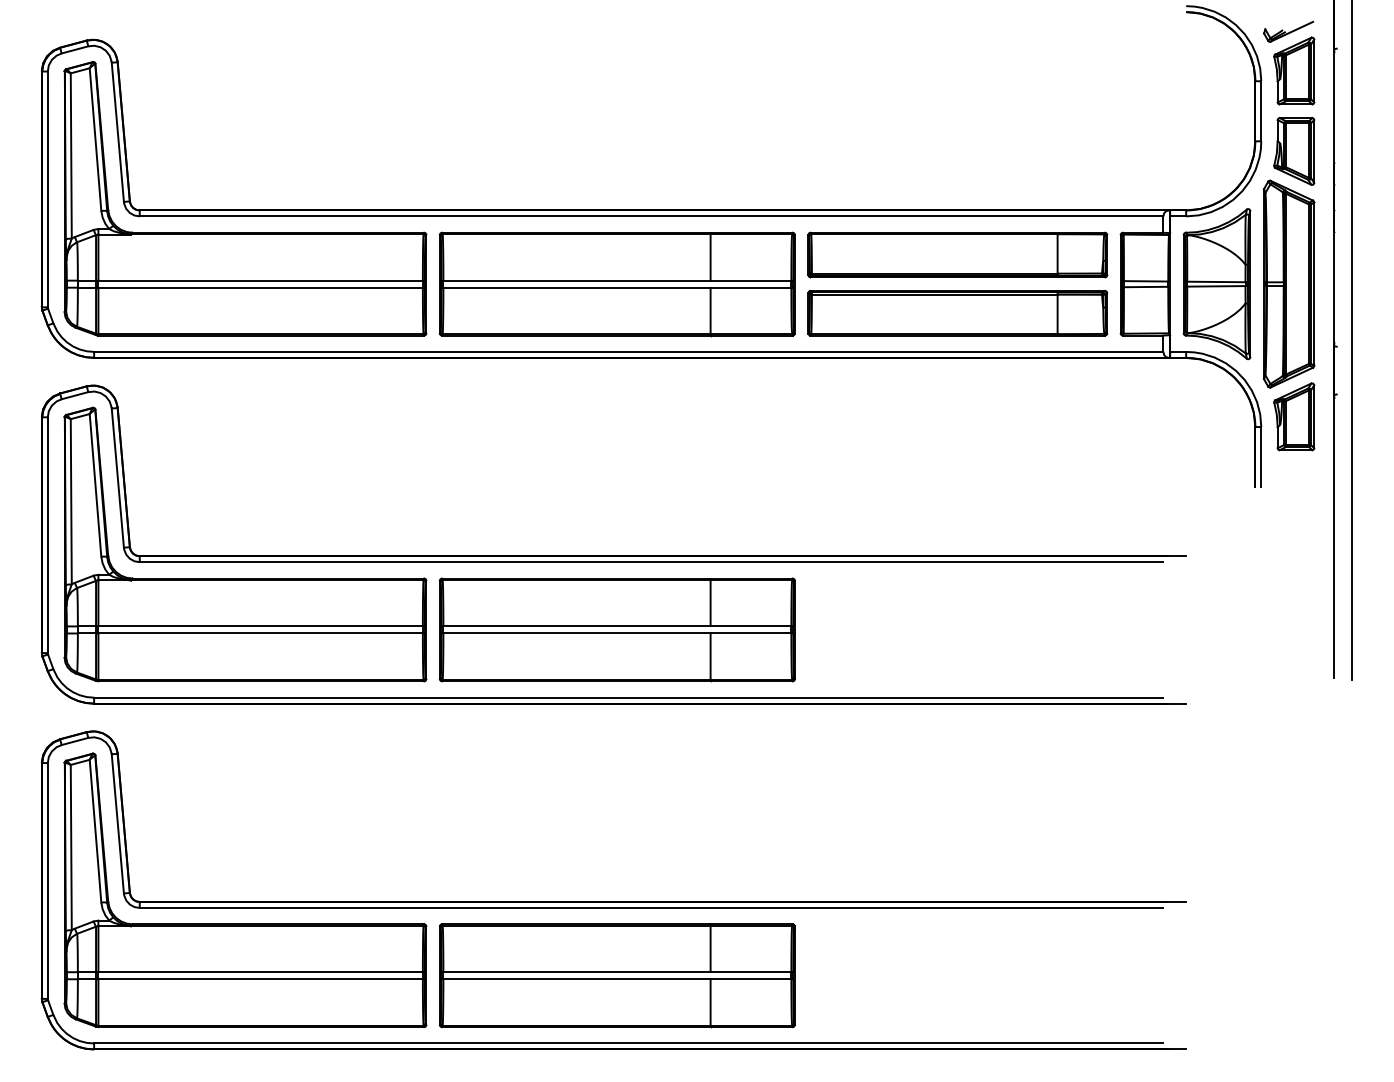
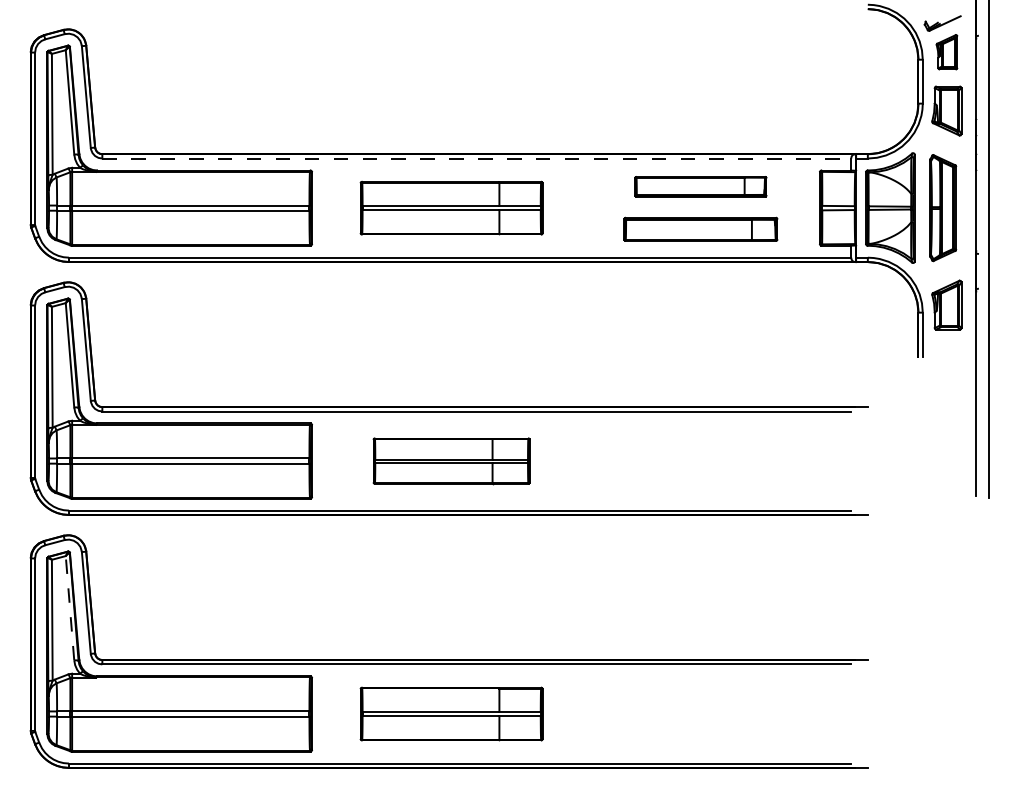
part: (1294, 70) -> (947, 51), size x0.7
line: (651, 216) -> (476, 158), solid -> dashed
part: (957, 254) -> (700, 186), size x0.6
part: (1288, 283) -> (942, 207), size x0.7
part: (616, 284) -> (451, 208), size x0.7
part: (957, 312) -> (700, 228), size x0.7
part: (616, 629) -> (451, 460), size x0.6
line: (95, 831) -> (70, 608), solid -> dashed
part: (616, 975) -> (451, 713), size x0.7

